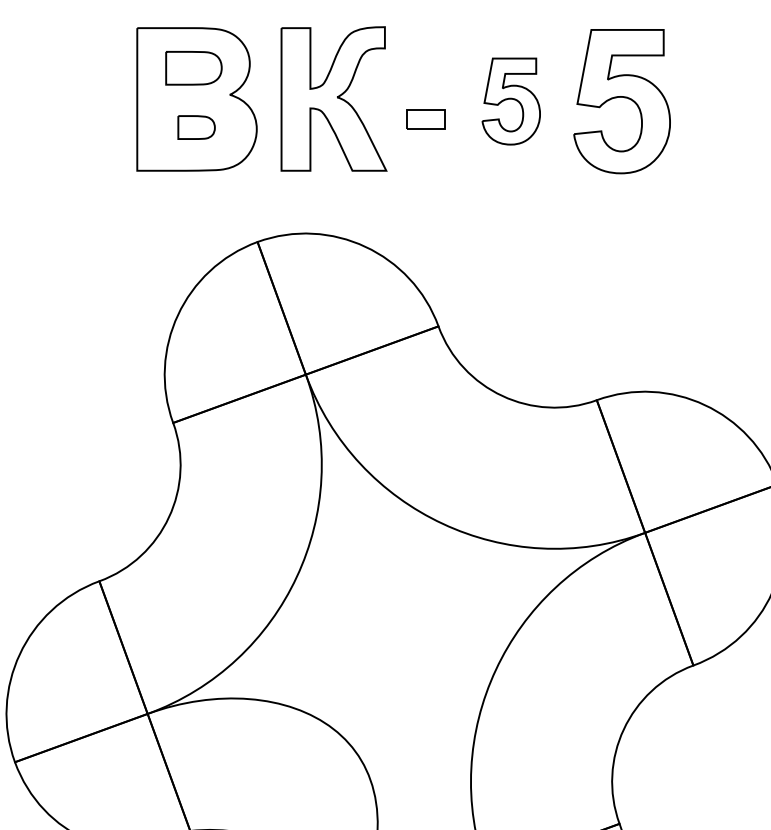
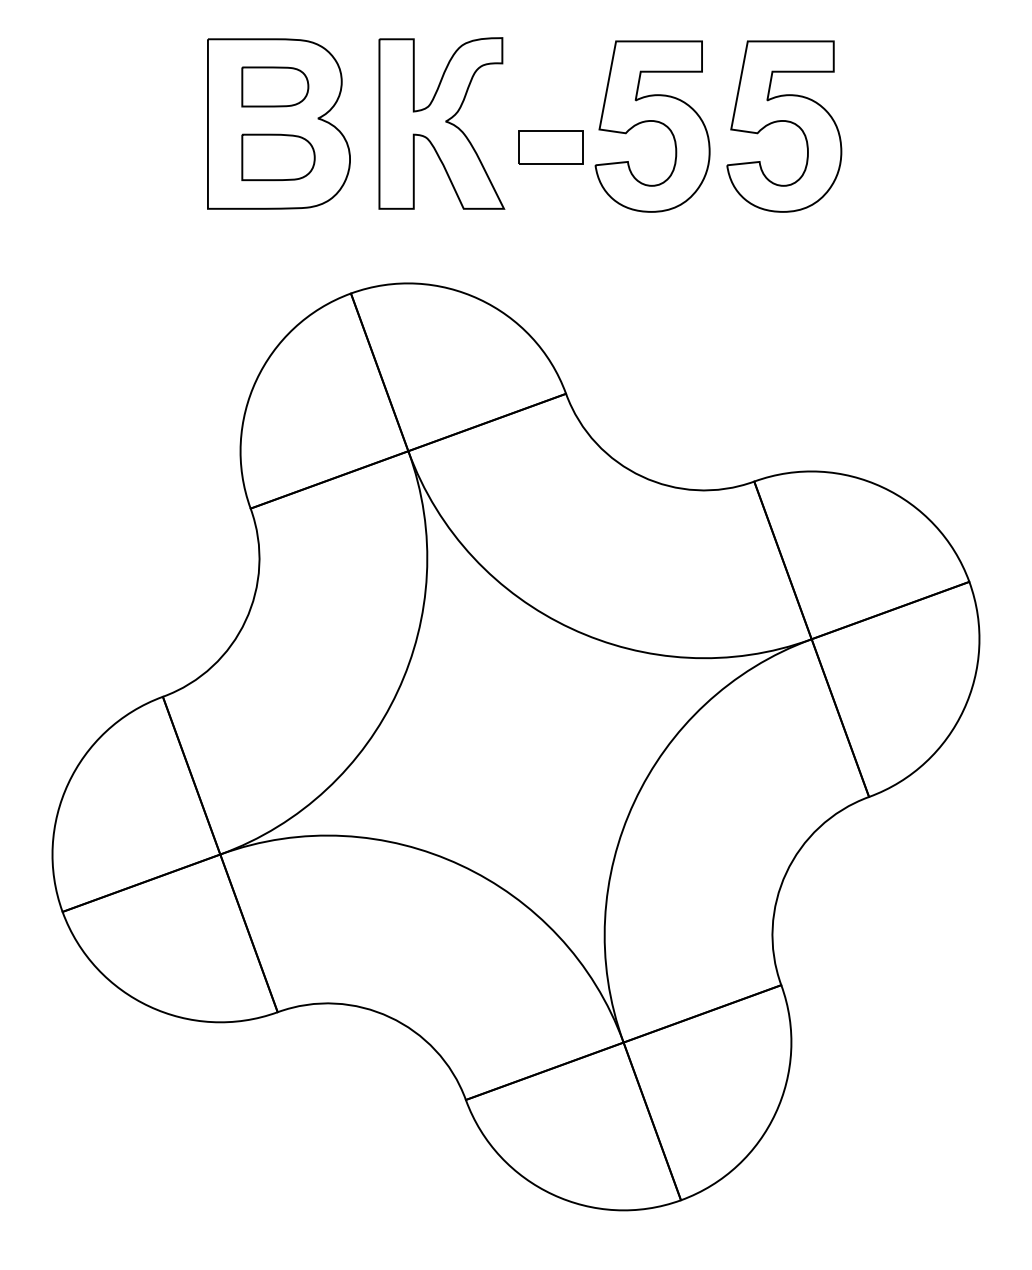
part: (511, 101) -> (652, 126), size x1.67
part: (425, 119) -> (550, 147), size x1.43
part: (196, 127) -> (278, 157), size x1.67

